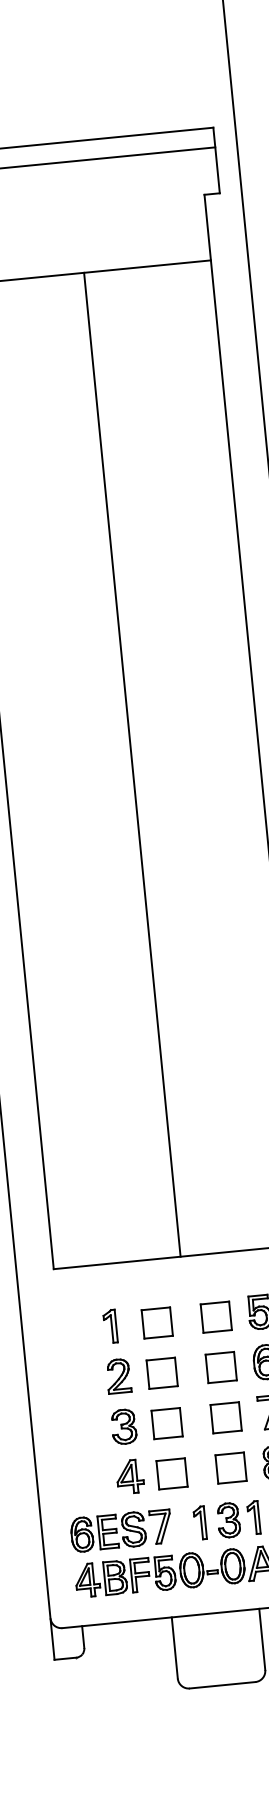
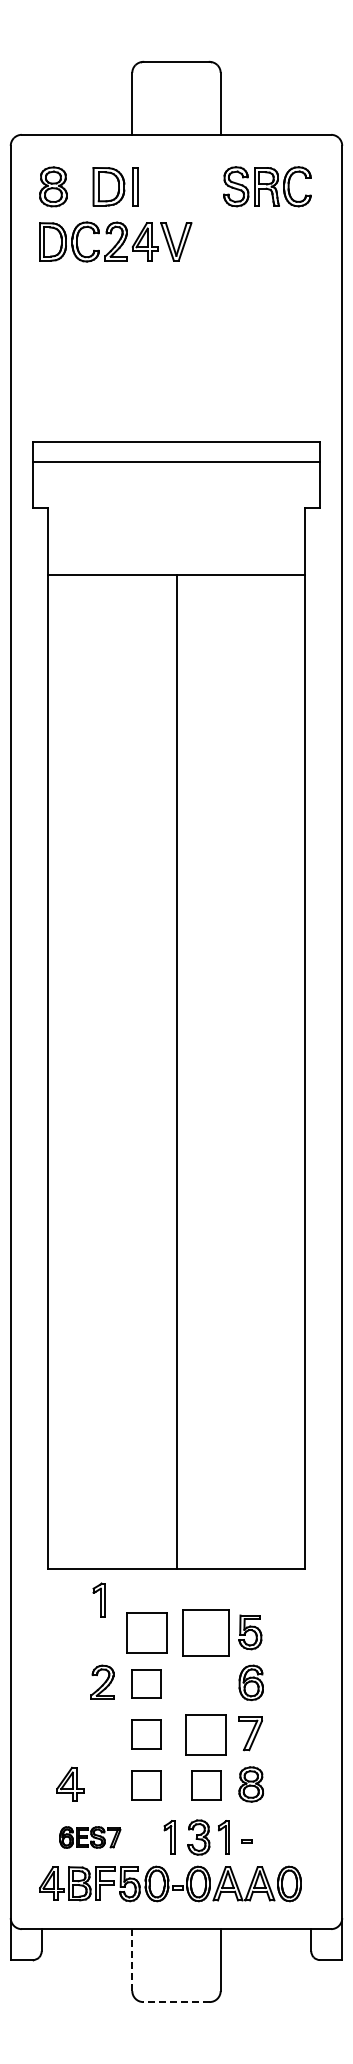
part: (216, 1316) -> (206, 1632), size x1.6
part: (157, 1322) -> (146, 1632), size x1.4
part: (109, 1326) -> (98, 1599), moved
part: (221, 1367) -> (206, 1683), removed
part: (226, 1417) -> (206, 1734), size x1.4
part: (123, 1426) -> (102, 1733), removed
part: (130, 1475) -> (70, 1783), moved
part: (121, 1530) -> (90, 1837), size x0.6
line: (175, 1648) -> (132, 1960), solid -> dashed
line: (222, 1685) -> (176, 2002), solid -> dashed

